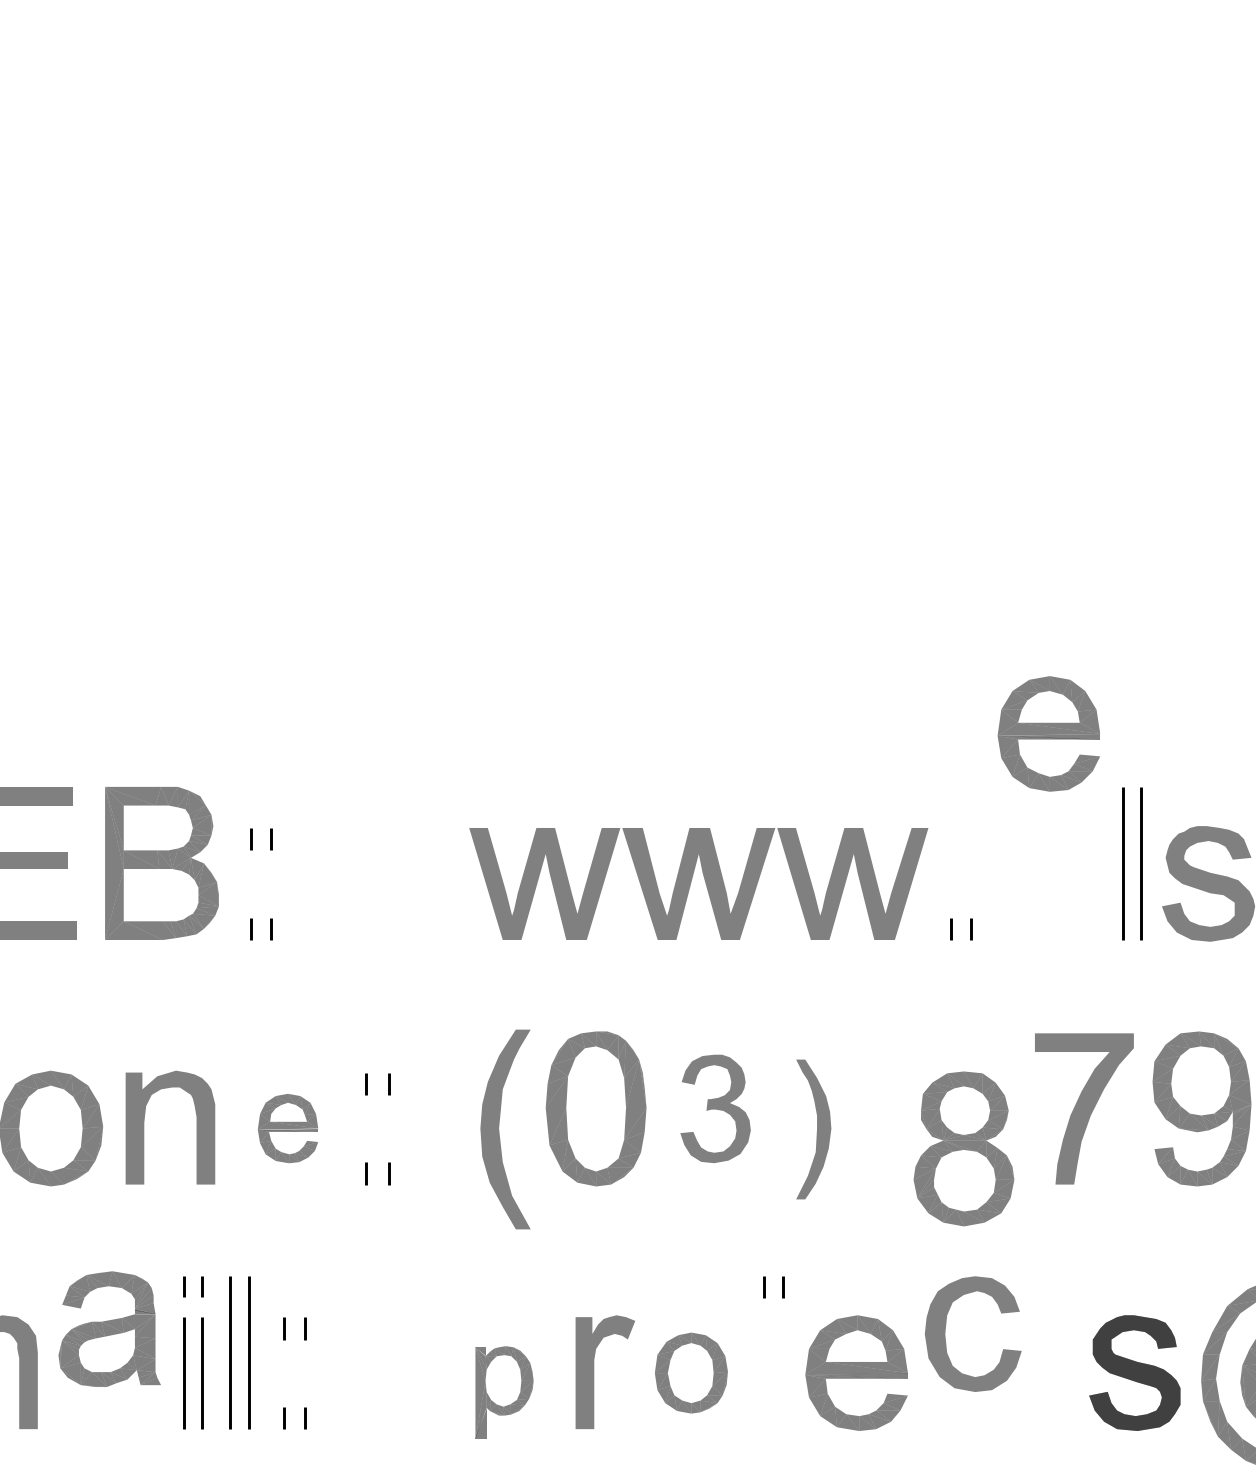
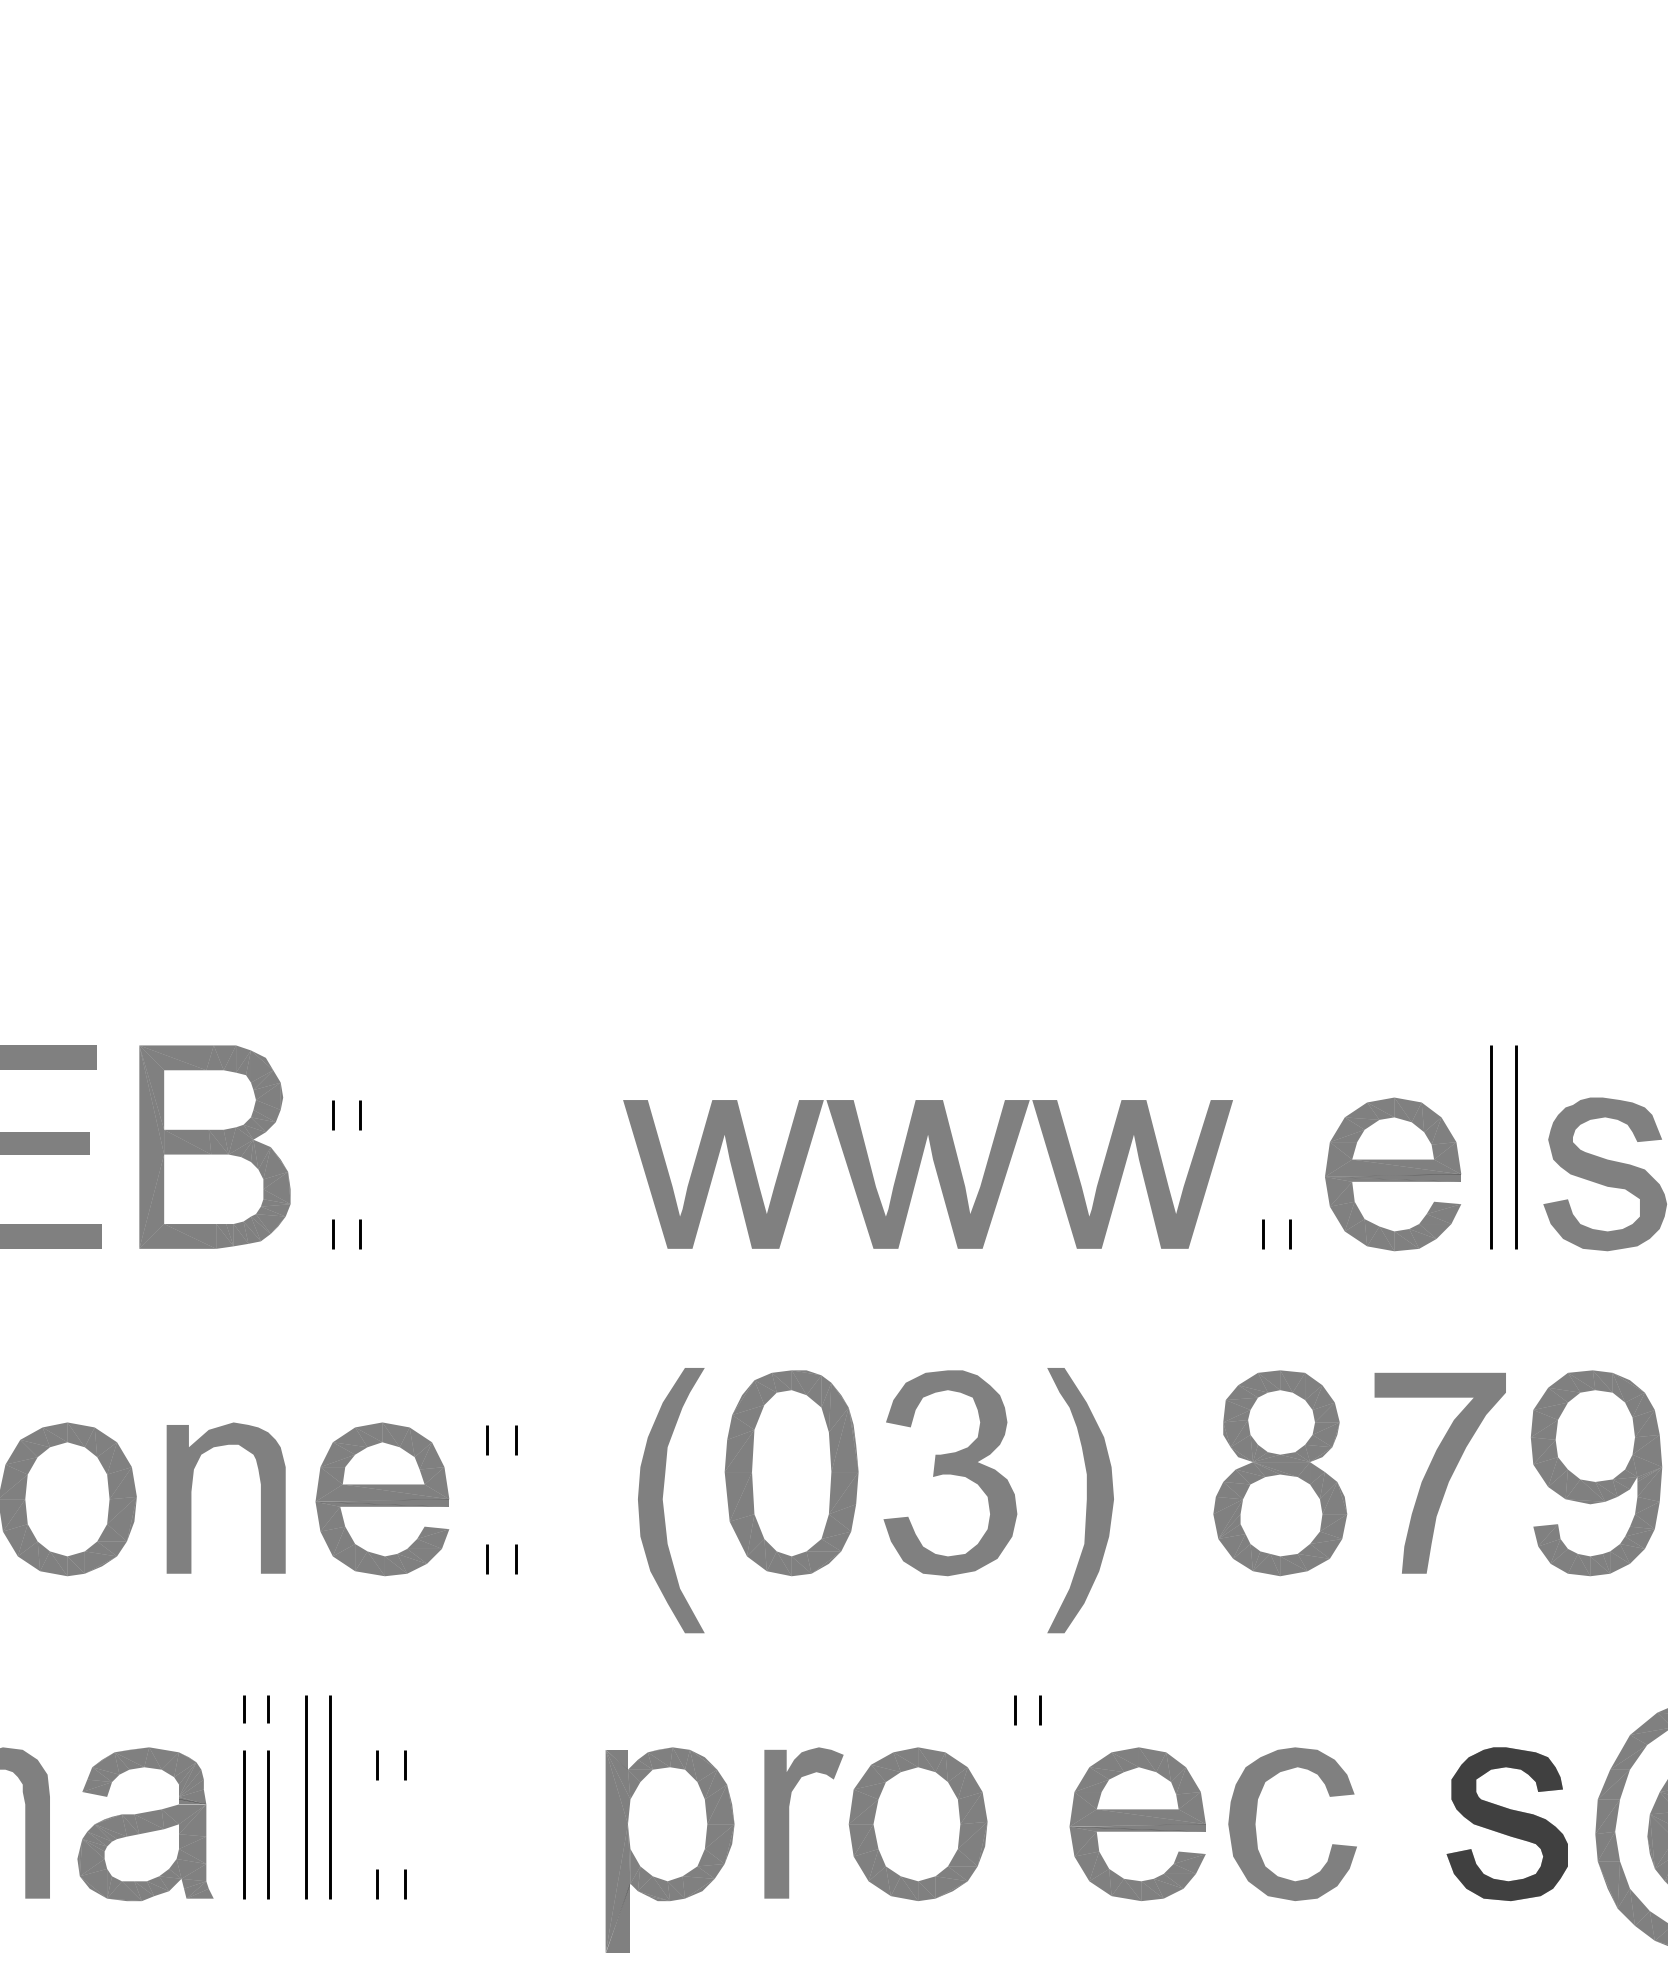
part: (1048, 733) -> (1392, 1173), moved
part: (715, 1108) -> (950, 1472), size x1.43
part: (287, 1128) -> (381, 1499), size x1.67
part: (813, 1129) -> (1080, 1500), size x1.43
part: (963, 1148) -> (1279, 1472), moved
part: (109, 1328) -> (145, 1823), moved
part: (945, 1333) -> (1255, 1823), moved
part: (691, 1372) -> (918, 1823), size x1.43
part: (504, 1392) -> (669, 1849), size x1.67

